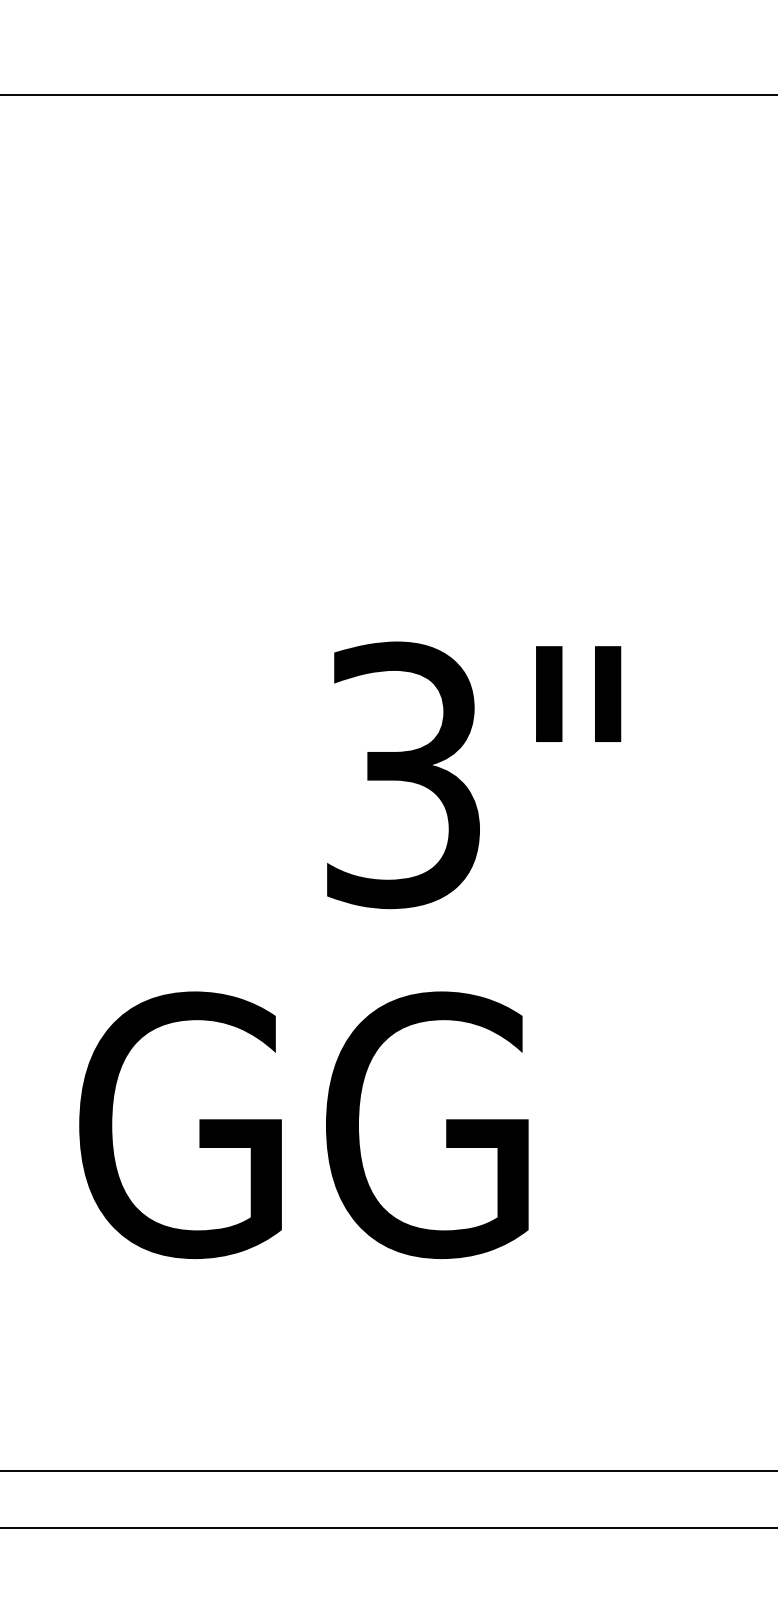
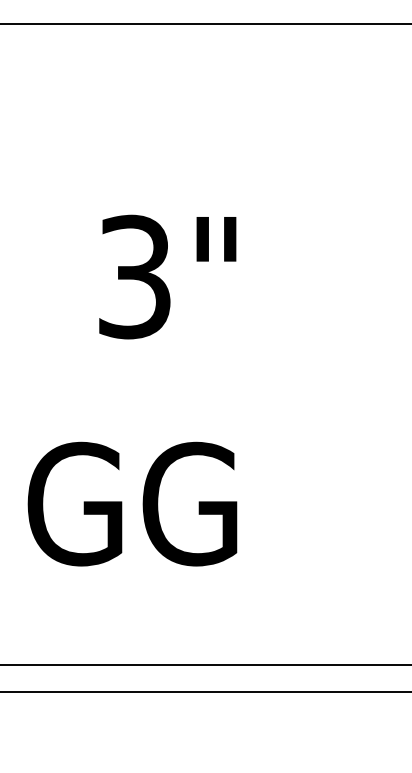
text: (473, 773) -> (167, 276), moved

